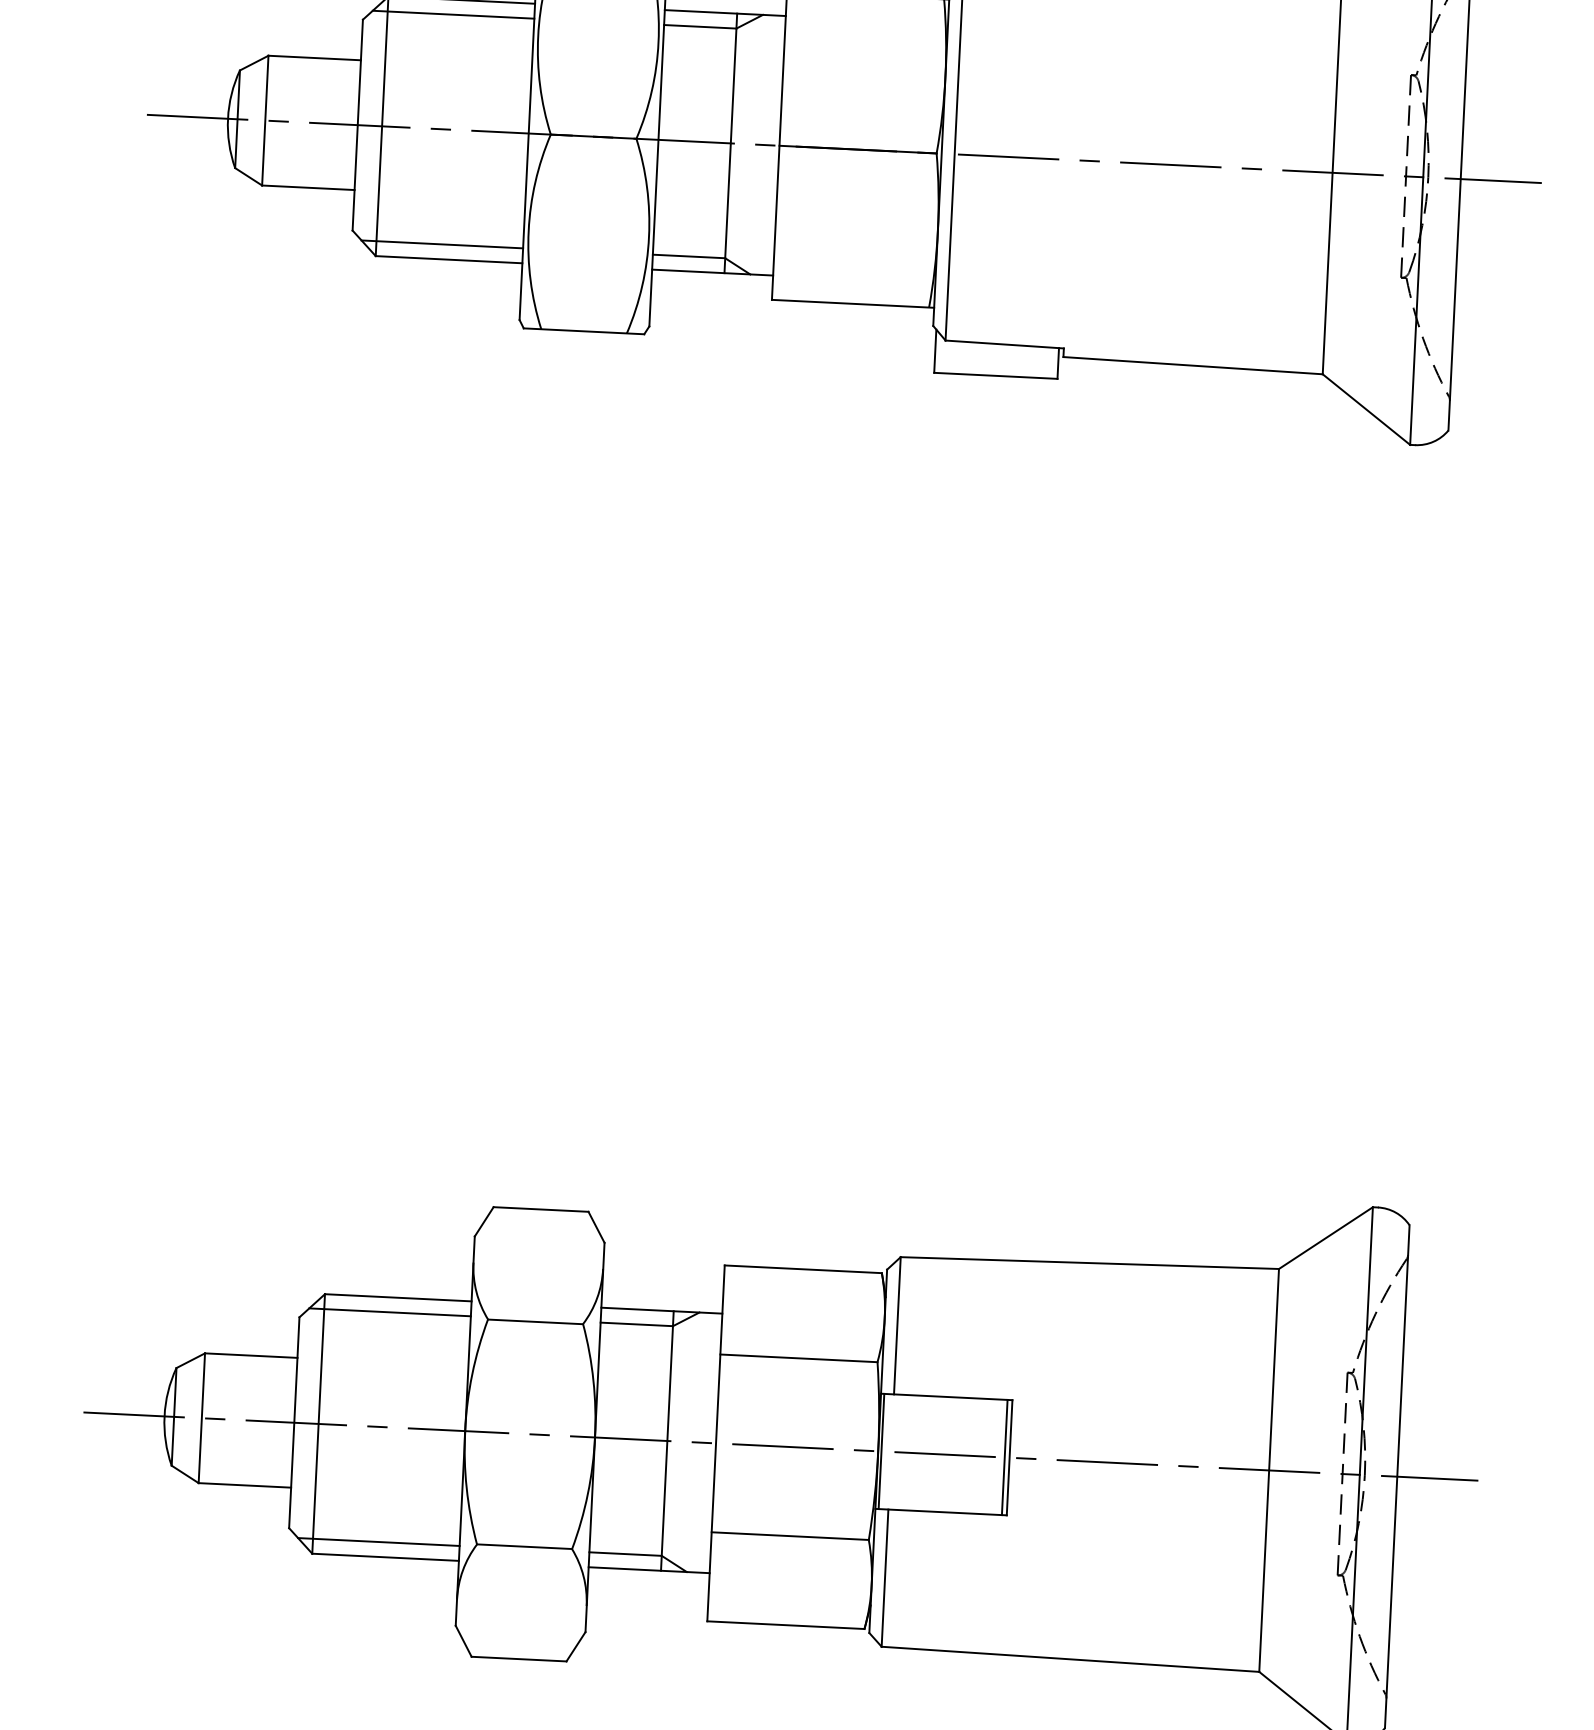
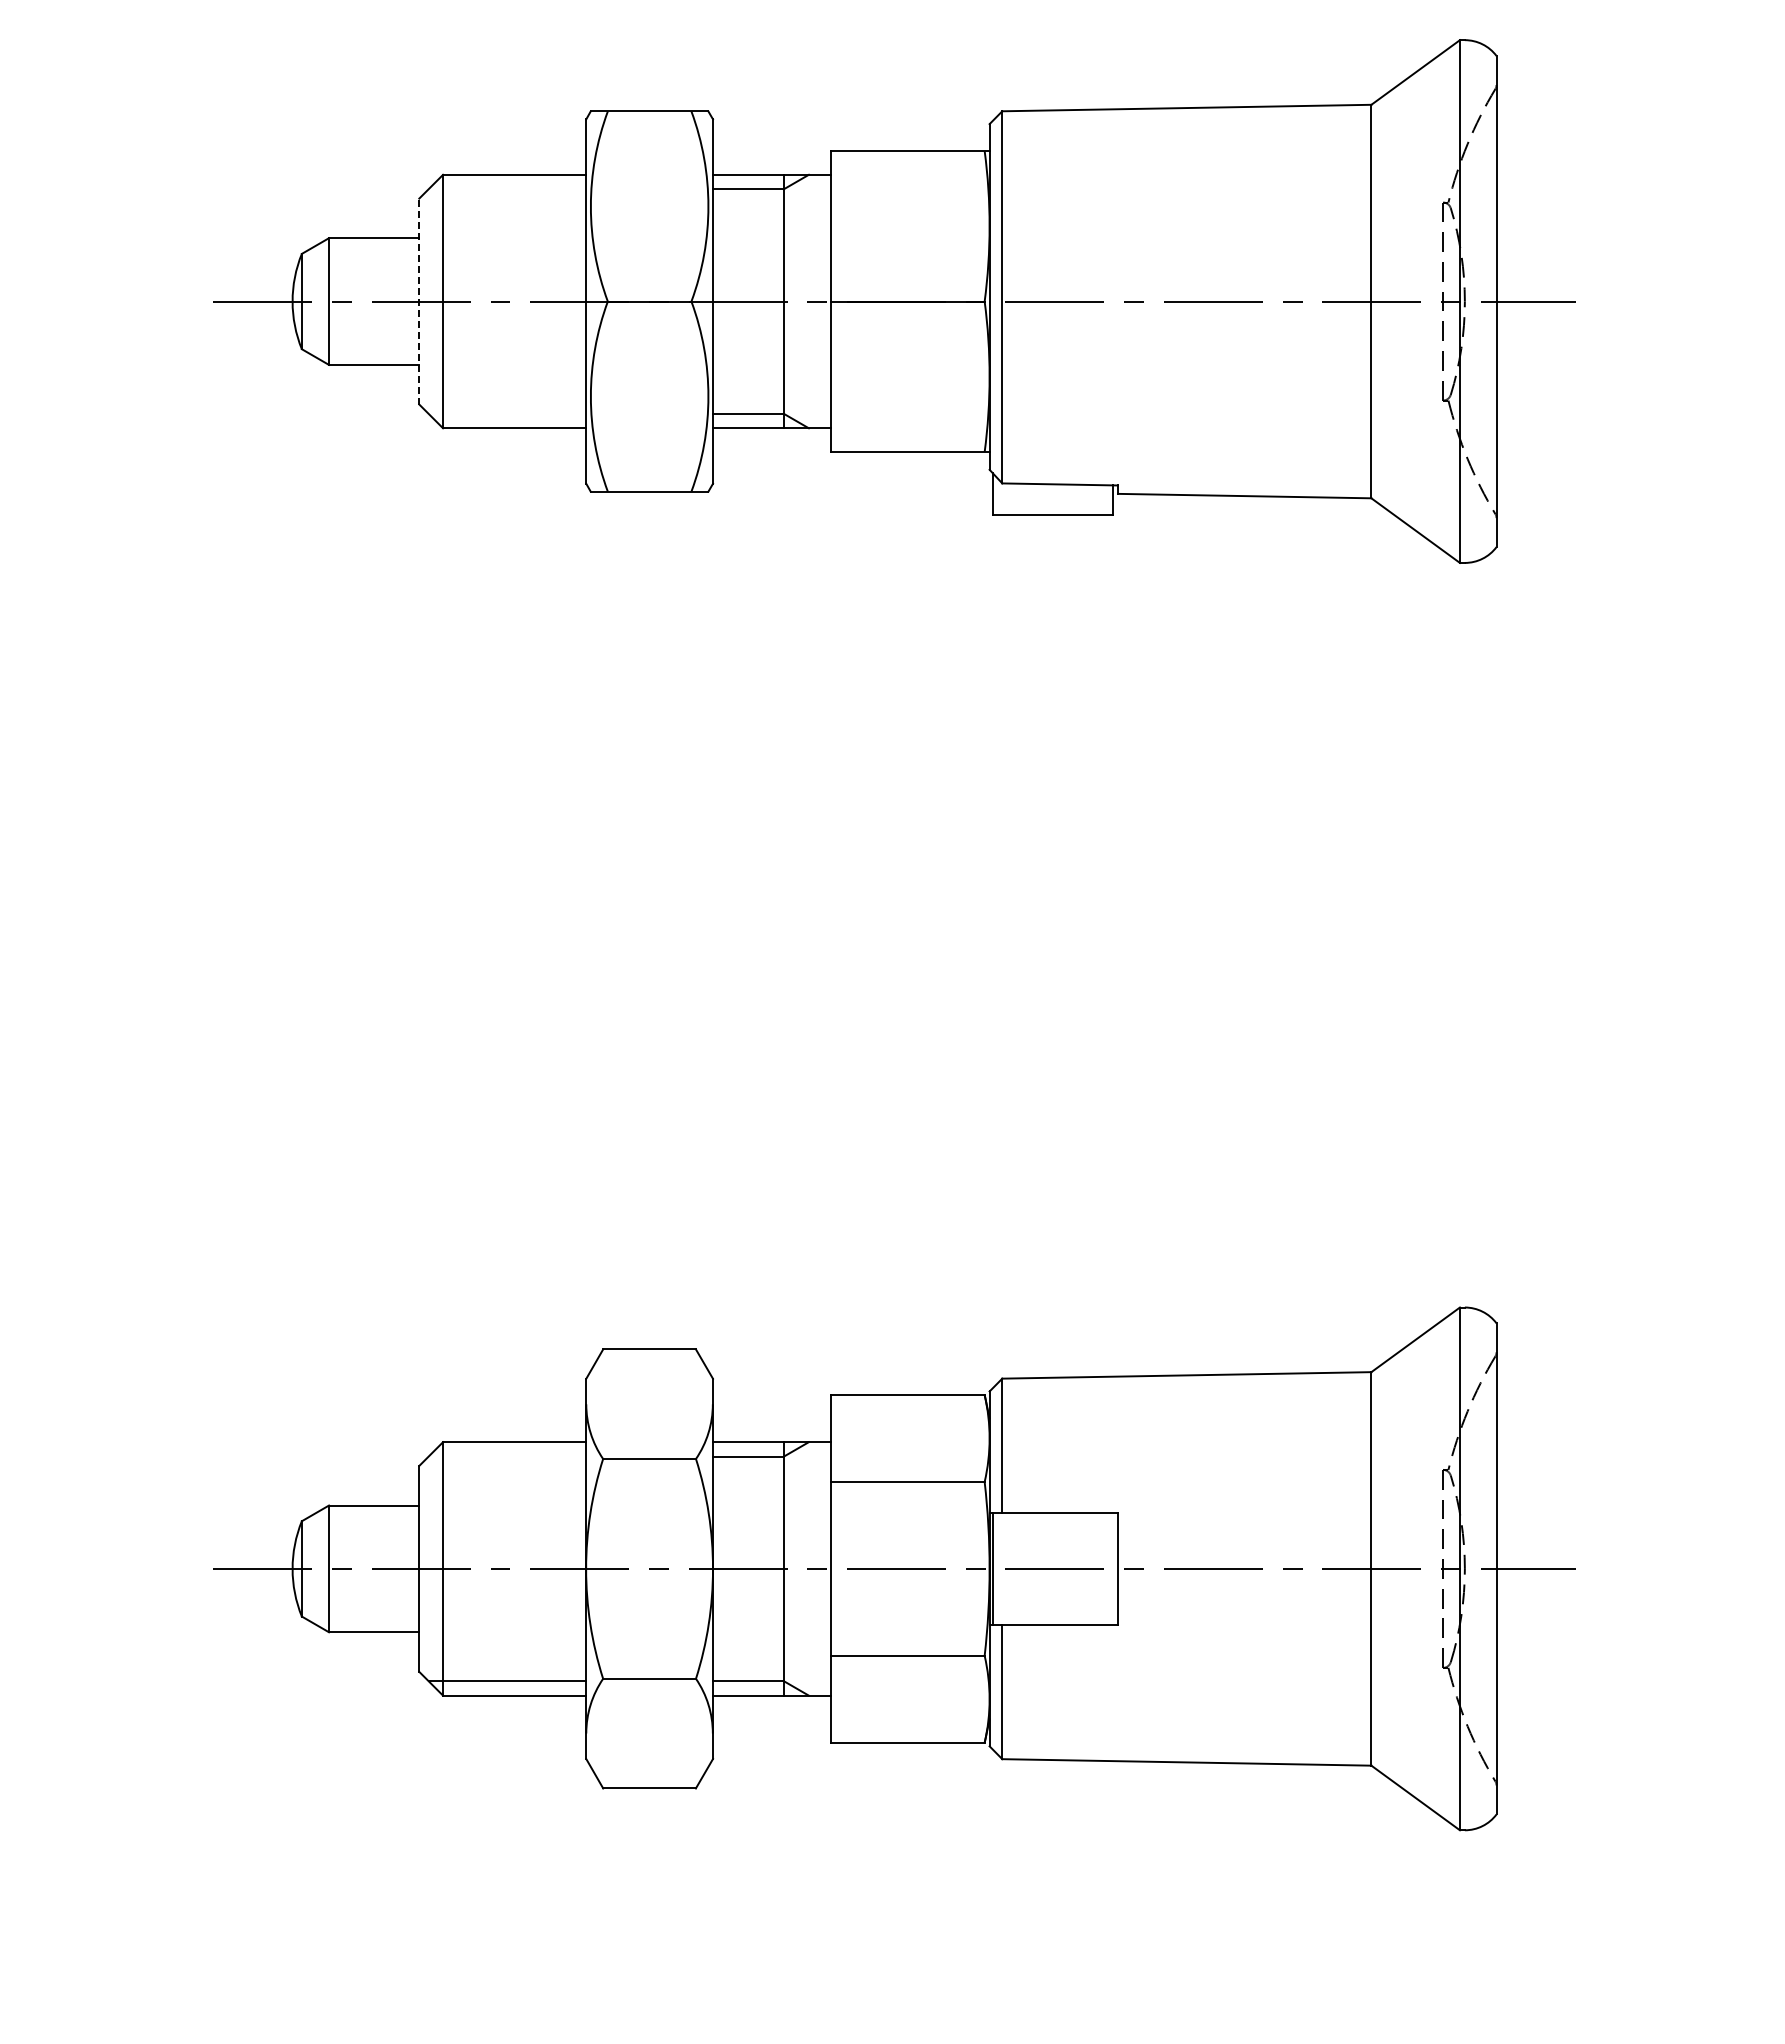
line: (453, 14) -> (507, 189), removed
line: (357, 125) -> (419, 301), solid -> dashed
line: (442, 244) -> (507, 413), removed
line: (390, 1312) -> (507, 1456), removed
line: (1005, 1457) -> (1113, 1568), removed

